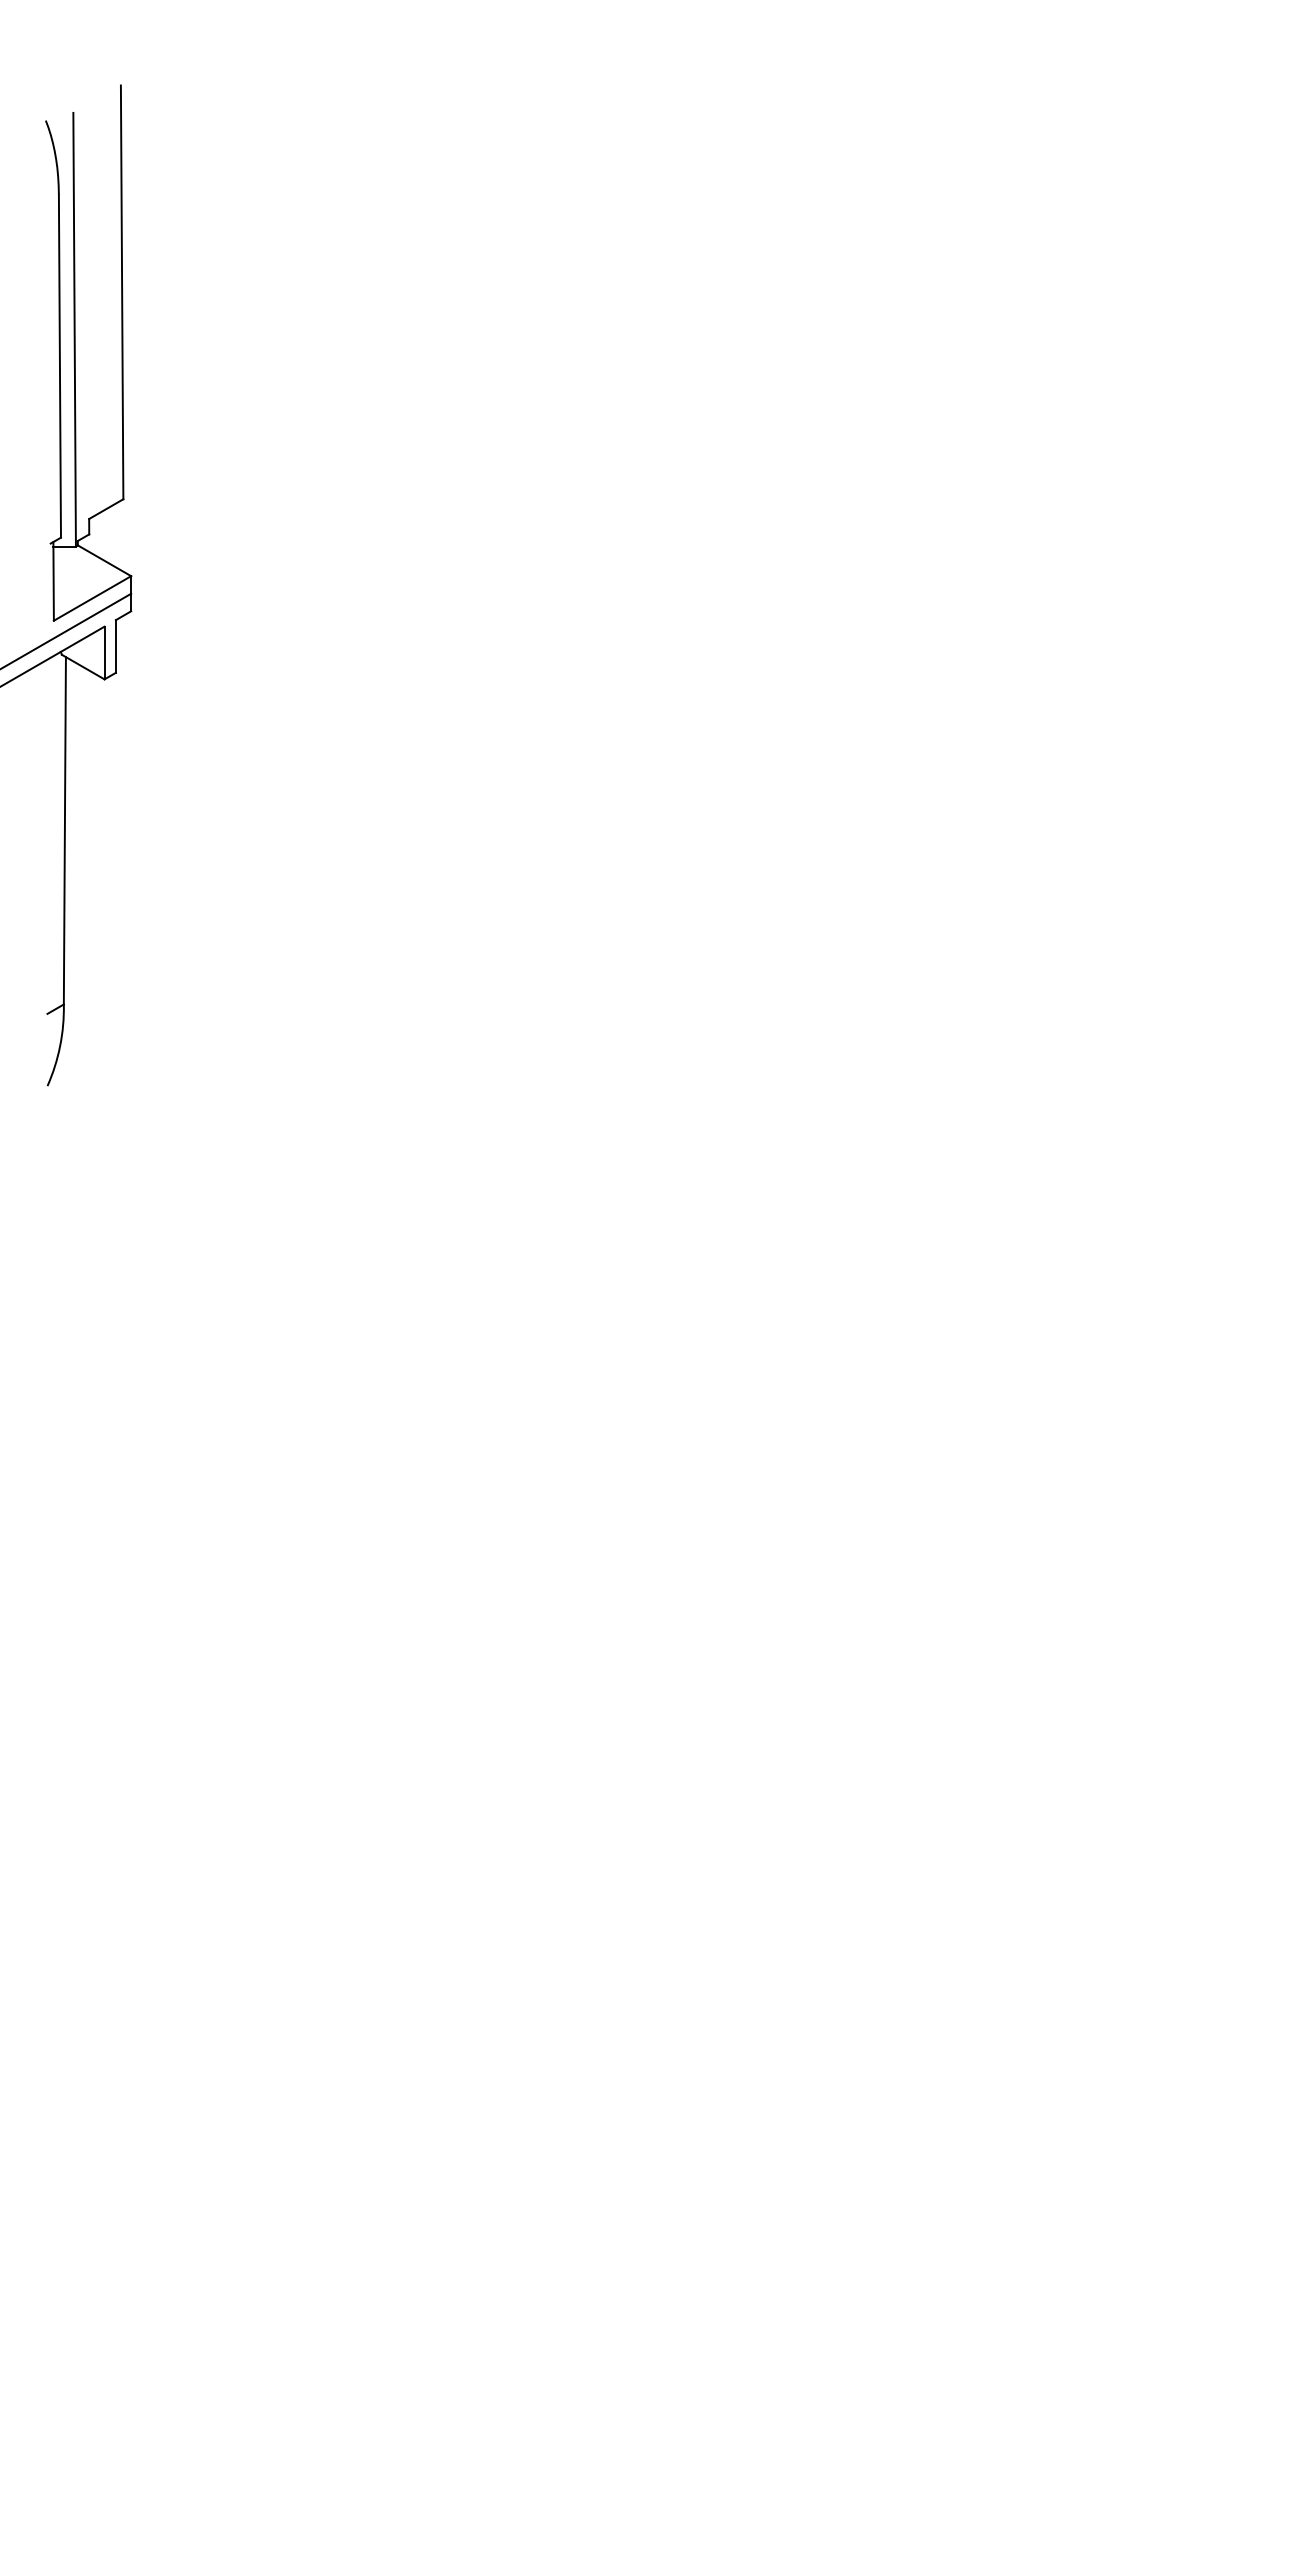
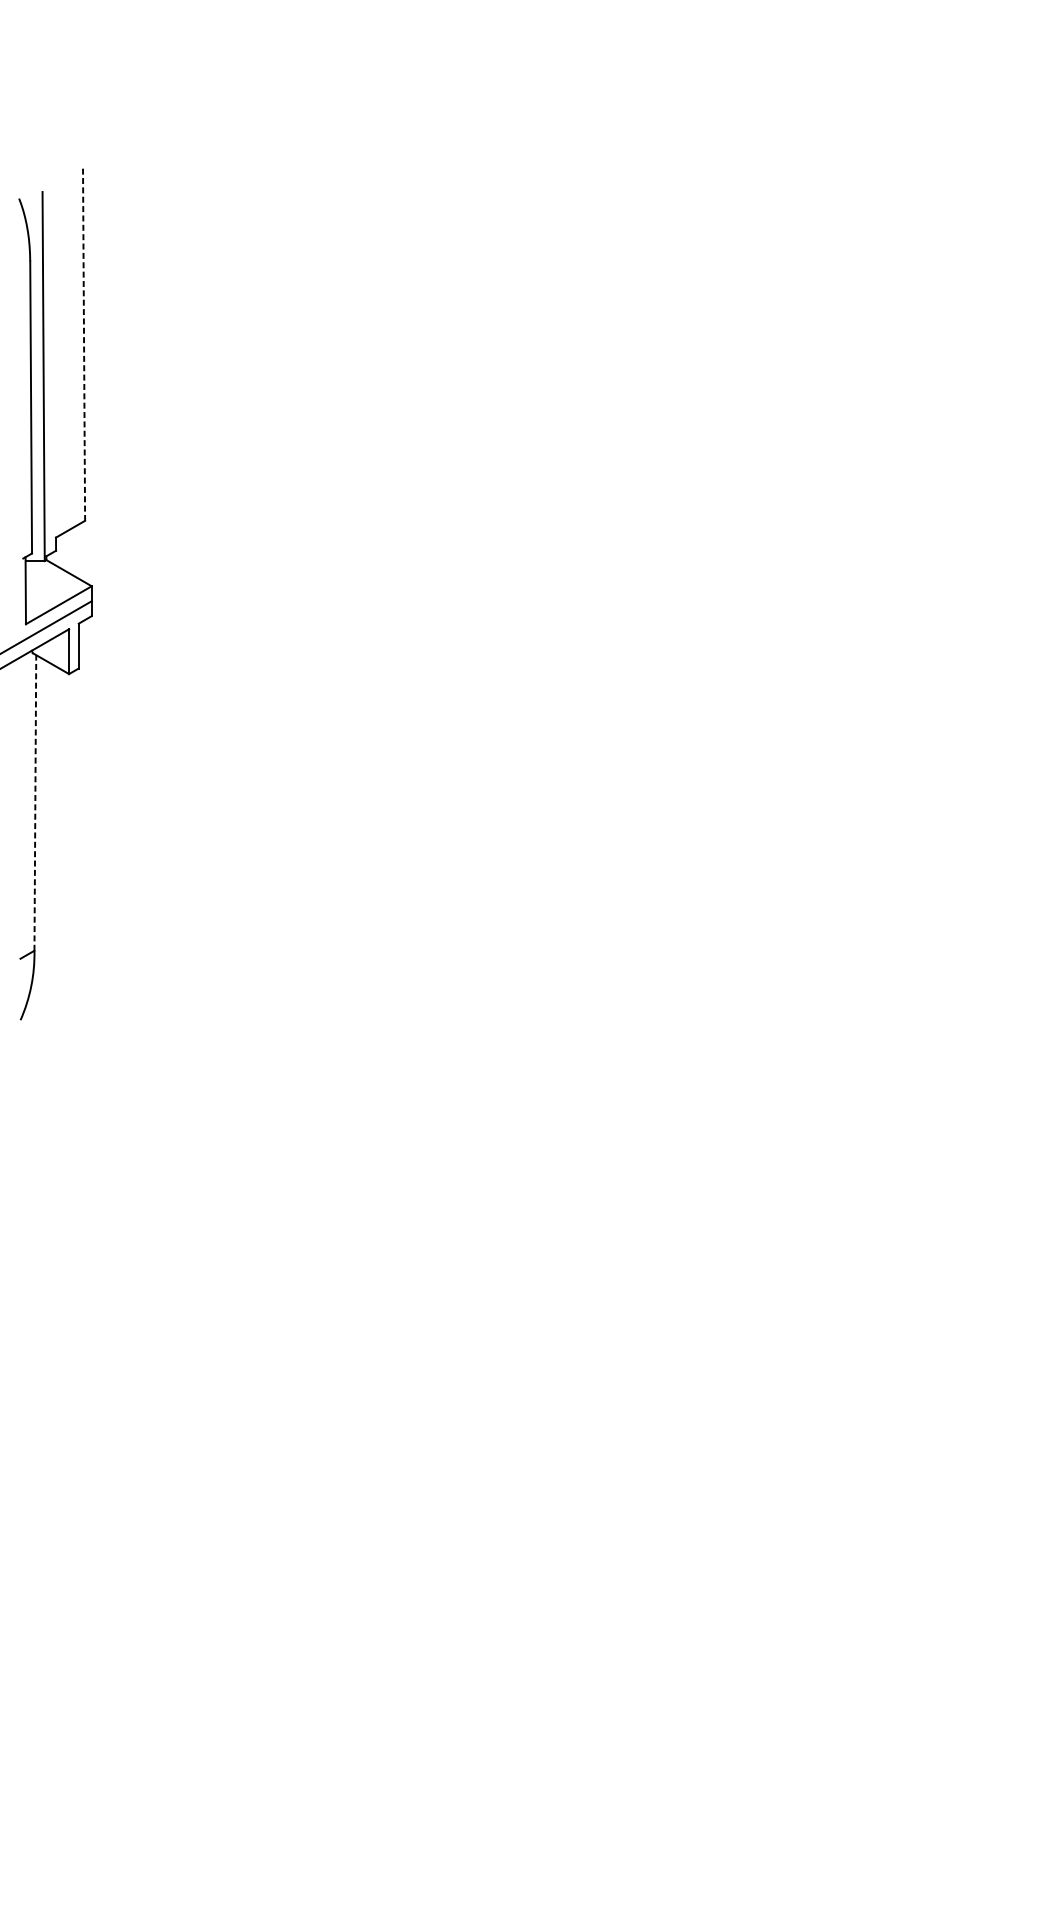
line: (122, 292) -> (84, 344), solid -> dashed
line: (64, 830) -> (35, 802), solid -> dashed

